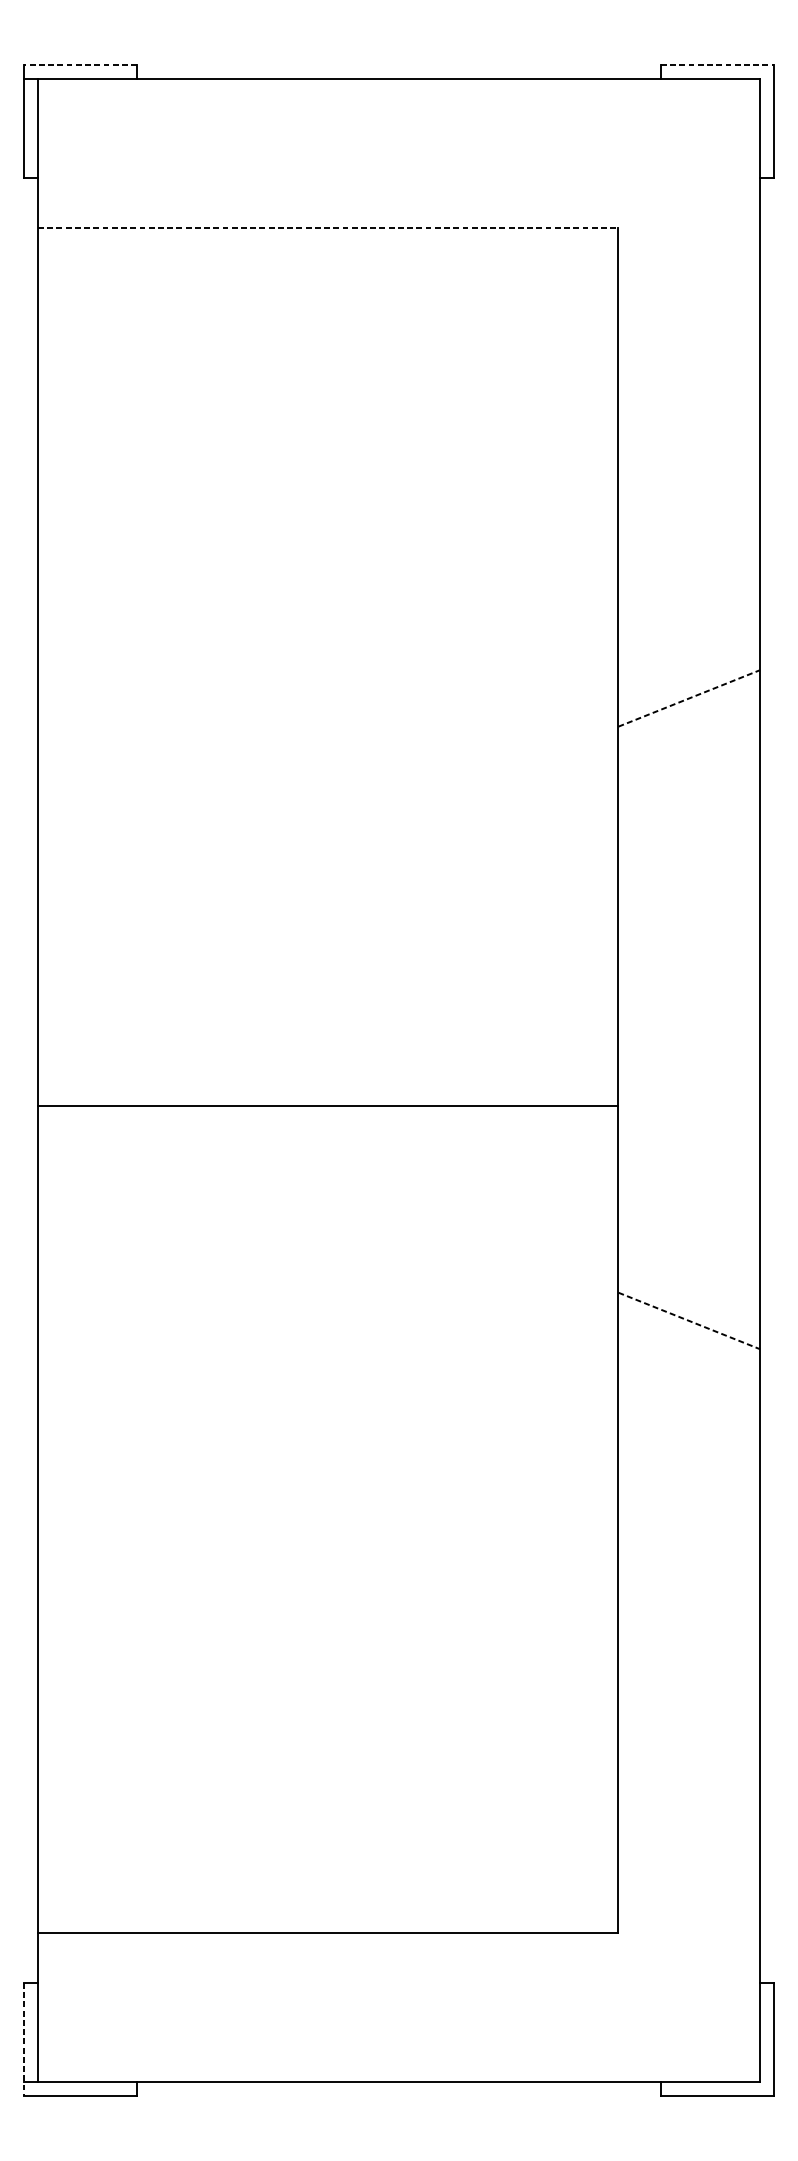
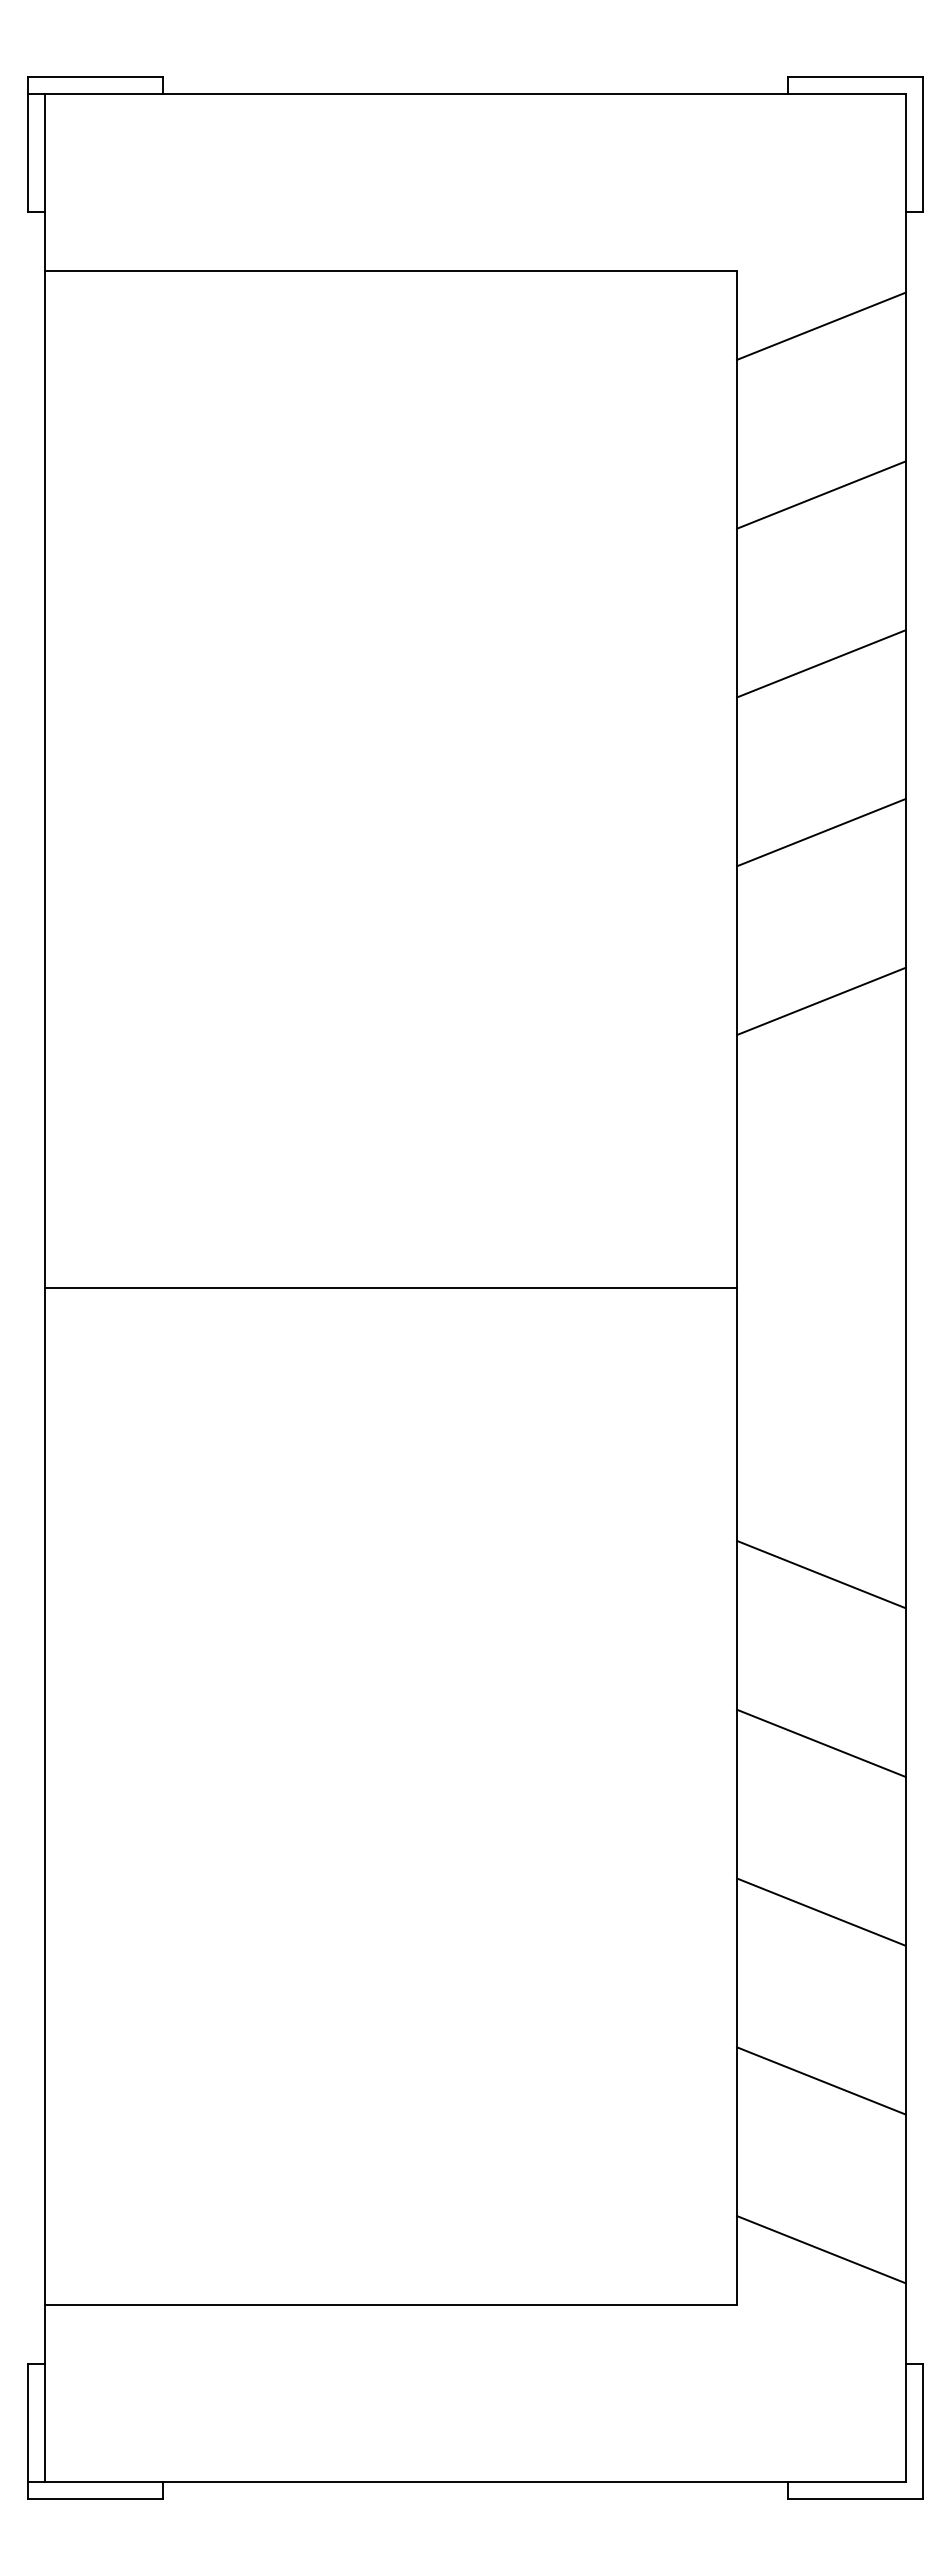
line: (80, 64) -> (95, 77), dashed -> solid
line: (717, 64) -> (855, 77), dashed -> solid
line: (328, 227) -> (391, 271), dashed -> solid
line: (689, 272) -> (821, 325), added
line: (689, 414) -> (821, 494), added
line: (689, 556) -> (821, 663), added
line: (689, 698) -> (821, 832), dashed -> solid
line: (689, 840) -> (821, 1001), added
line: (328, 1106) -> (391, 1287), moved
line: (689, 1320) -> (821, 1574), dashed -> solid
line: (689, 1462) -> (821, 1743), added
line: (689, 1603) -> (821, 1911), added
line: (689, 1745) -> (821, 2080), added
line: (689, 1887) -> (821, 2249), added
line: (23, 2039) -> (28, 2431), dashed -> solid

